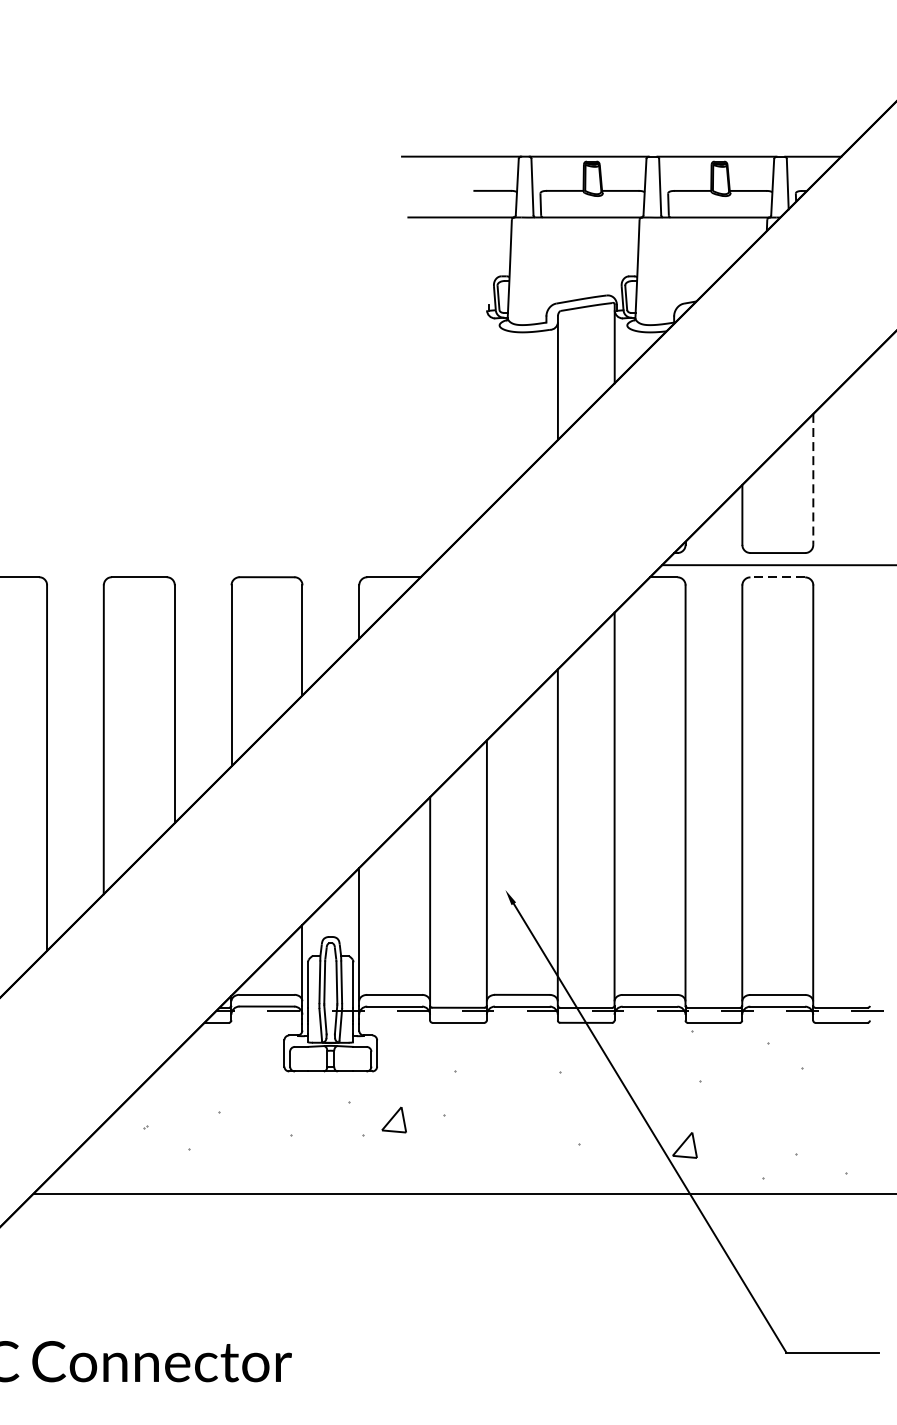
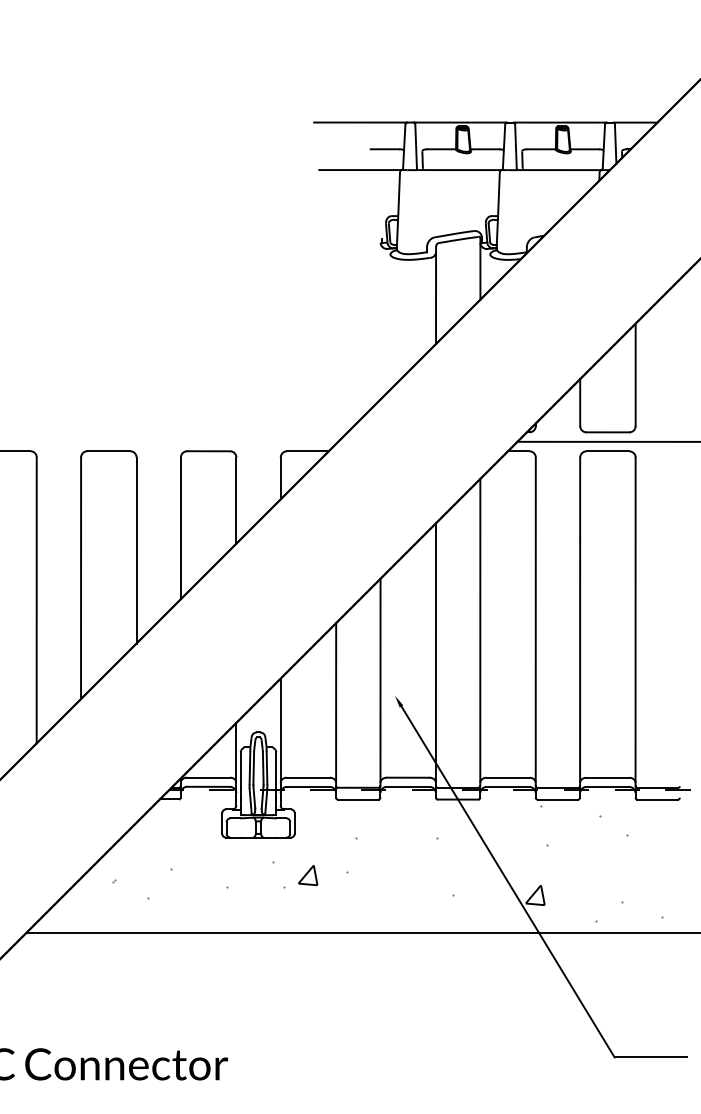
line: (813, 480) -> (635, 375), dashed -> solid
line: (777, 577) -> (607, 451), dashed -> solid

